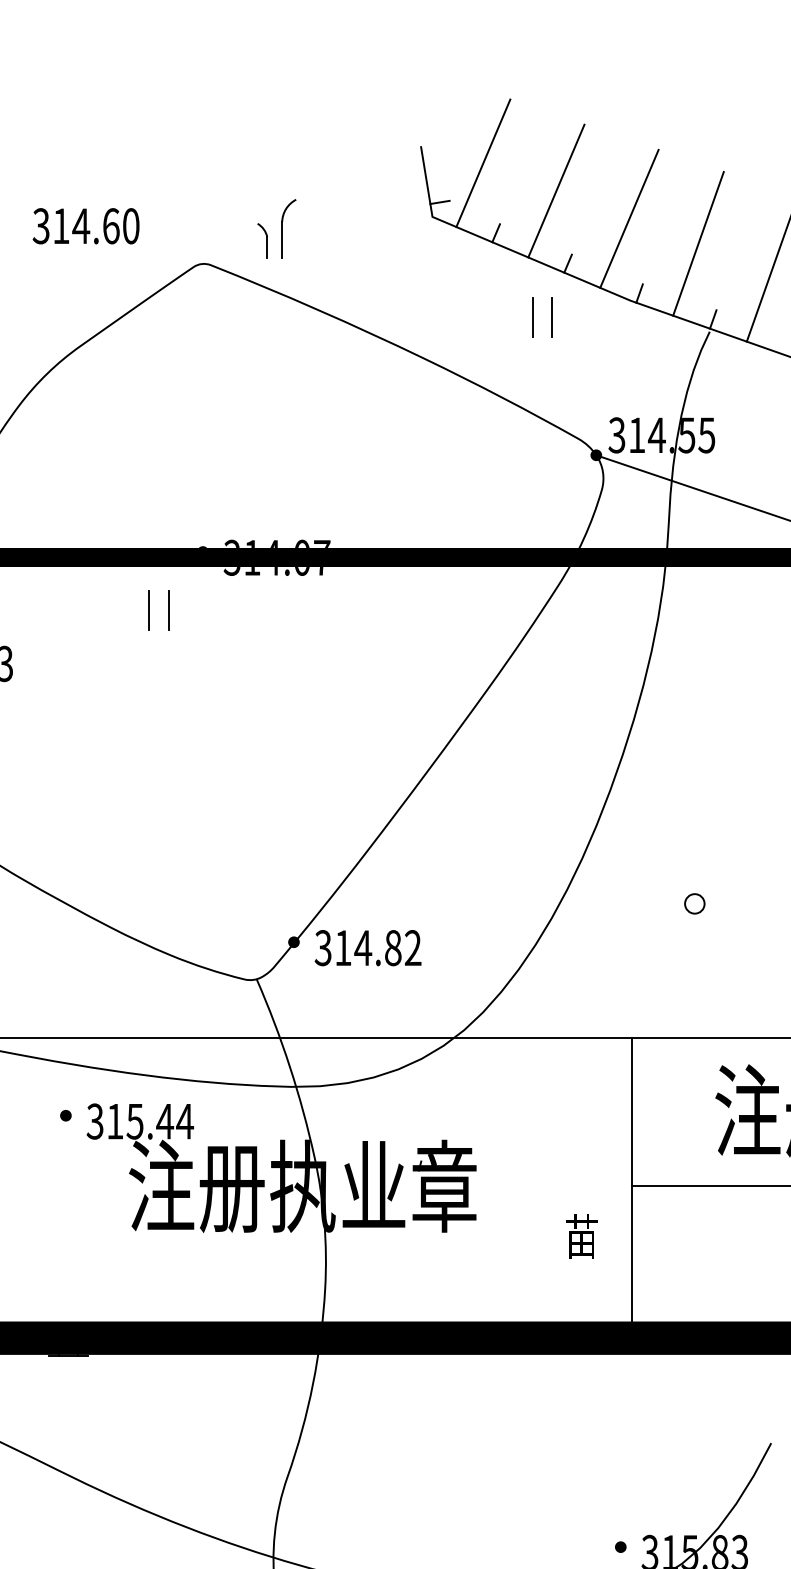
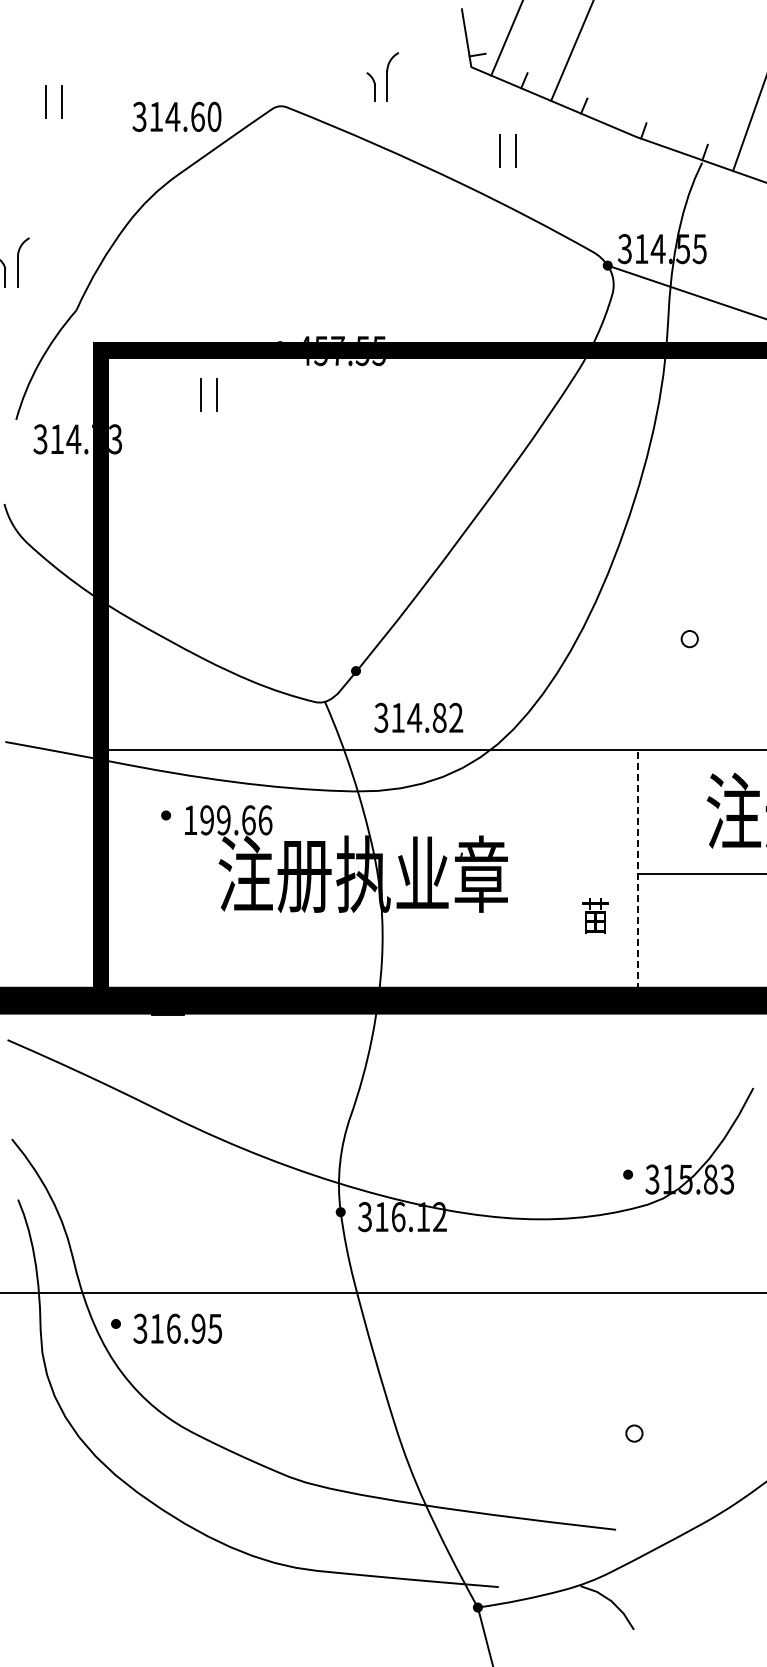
line: (629, 218) -> (635, 68), removed
text: (85, 225) -> (176, 116), moved
part: (276, 228) -> (382, 76), moved
line: (698, 243) -> (692, 89), removed
part: (533, 317) -> (500, 150), moved
text: (276, 557) -> (341, 350), 314.07 -> 457.55
part: (150, 610) -> (201, 394), moved
text: (367, 947) -> (418, 717), moved
text: (139, 1121) -> (227, 820), 315.44 -> 199.66
line: (632, 1187) -> (637, 875), solid -> dashed

